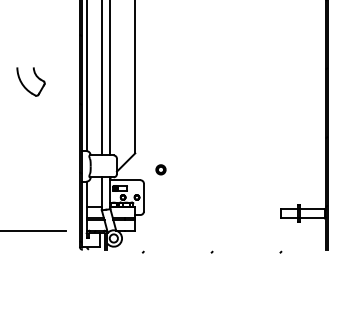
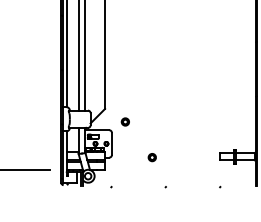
part: (35, 76) -> (26, 48), removed
part: (194, 214) -> (151, 157), added

